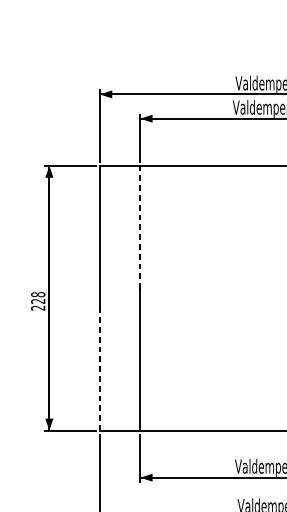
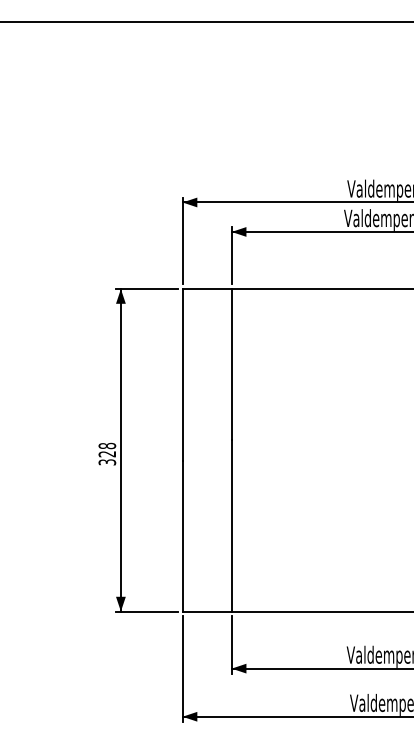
line: (140, 227) -> (231, 364), dashed -> solid
text: (38, 308) -> (107, 462), 228 -> 328
line: (100, 368) -> (182, 535), dashed -> solid

